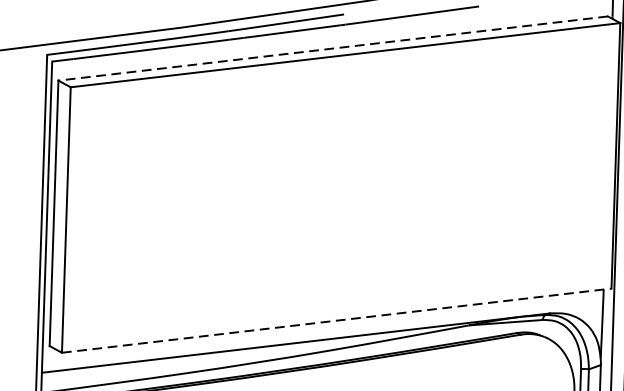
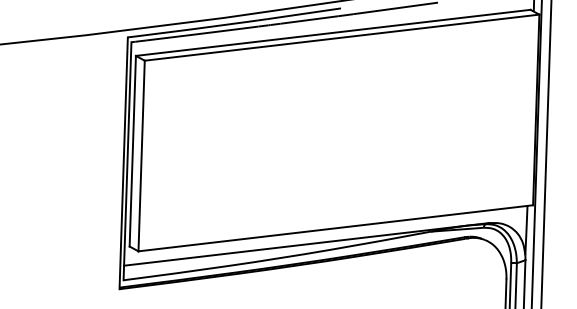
line: (333, 48) -> (333, 32), dashed -> solid
line: (336, 320) -> (335, 228), dashed -> solid

